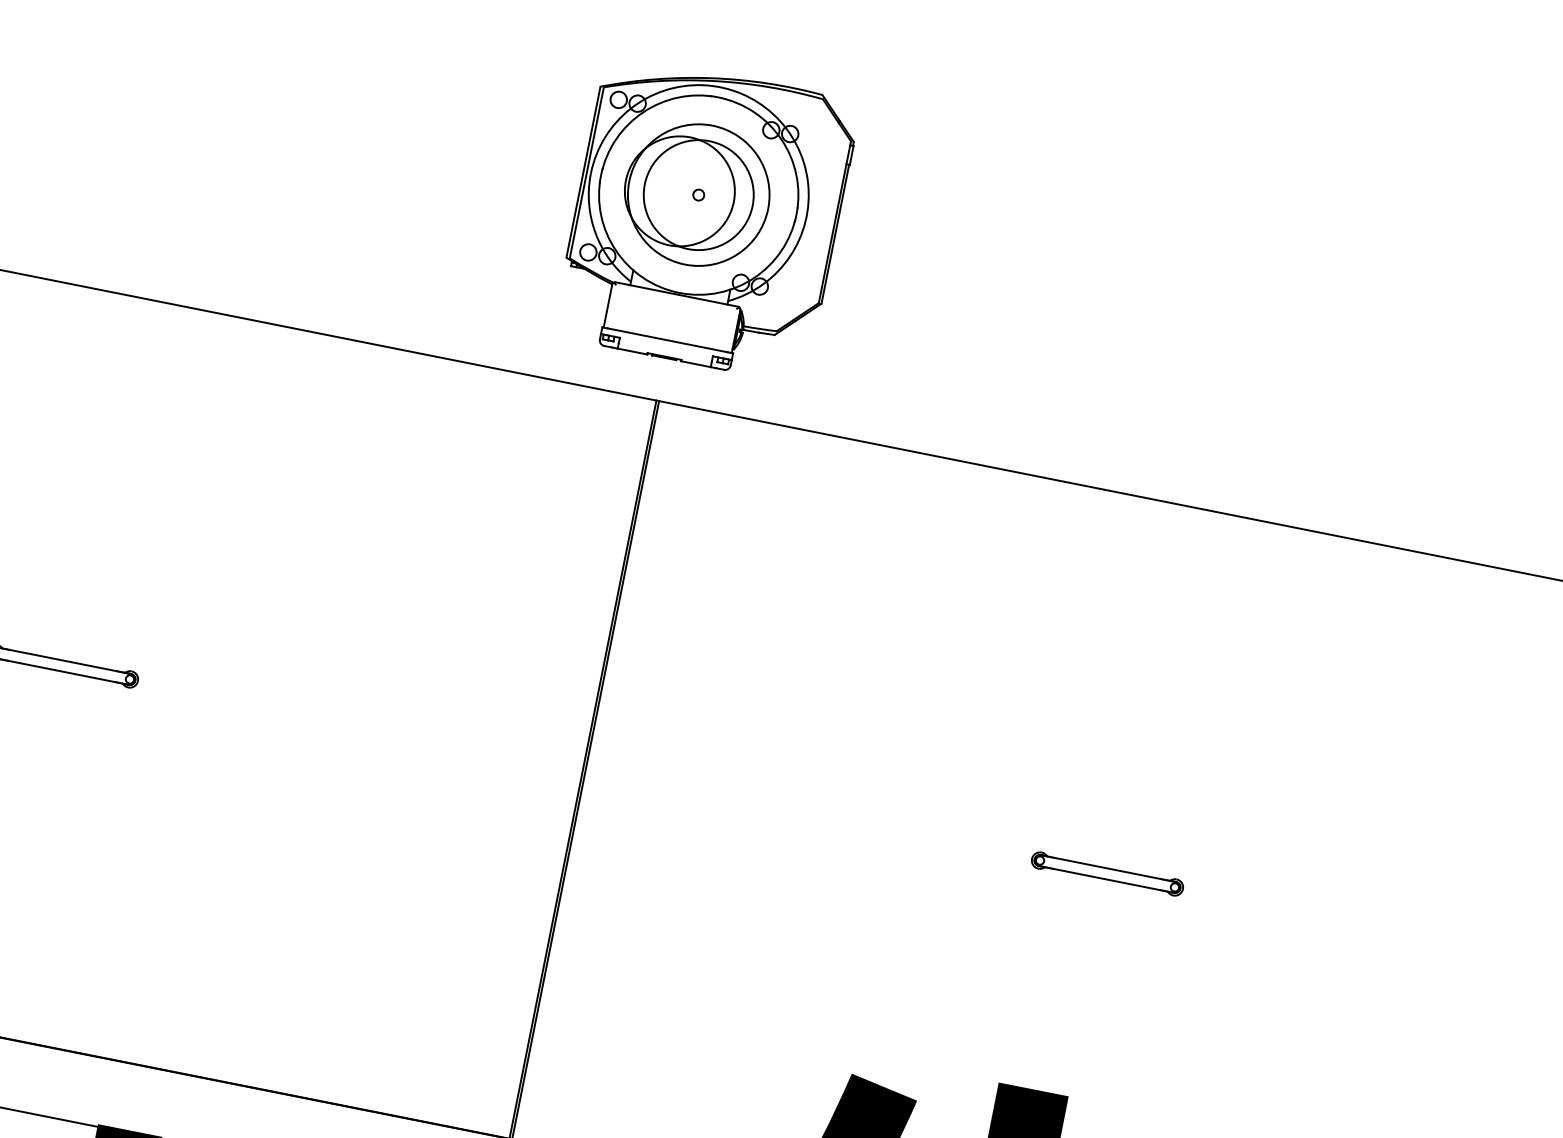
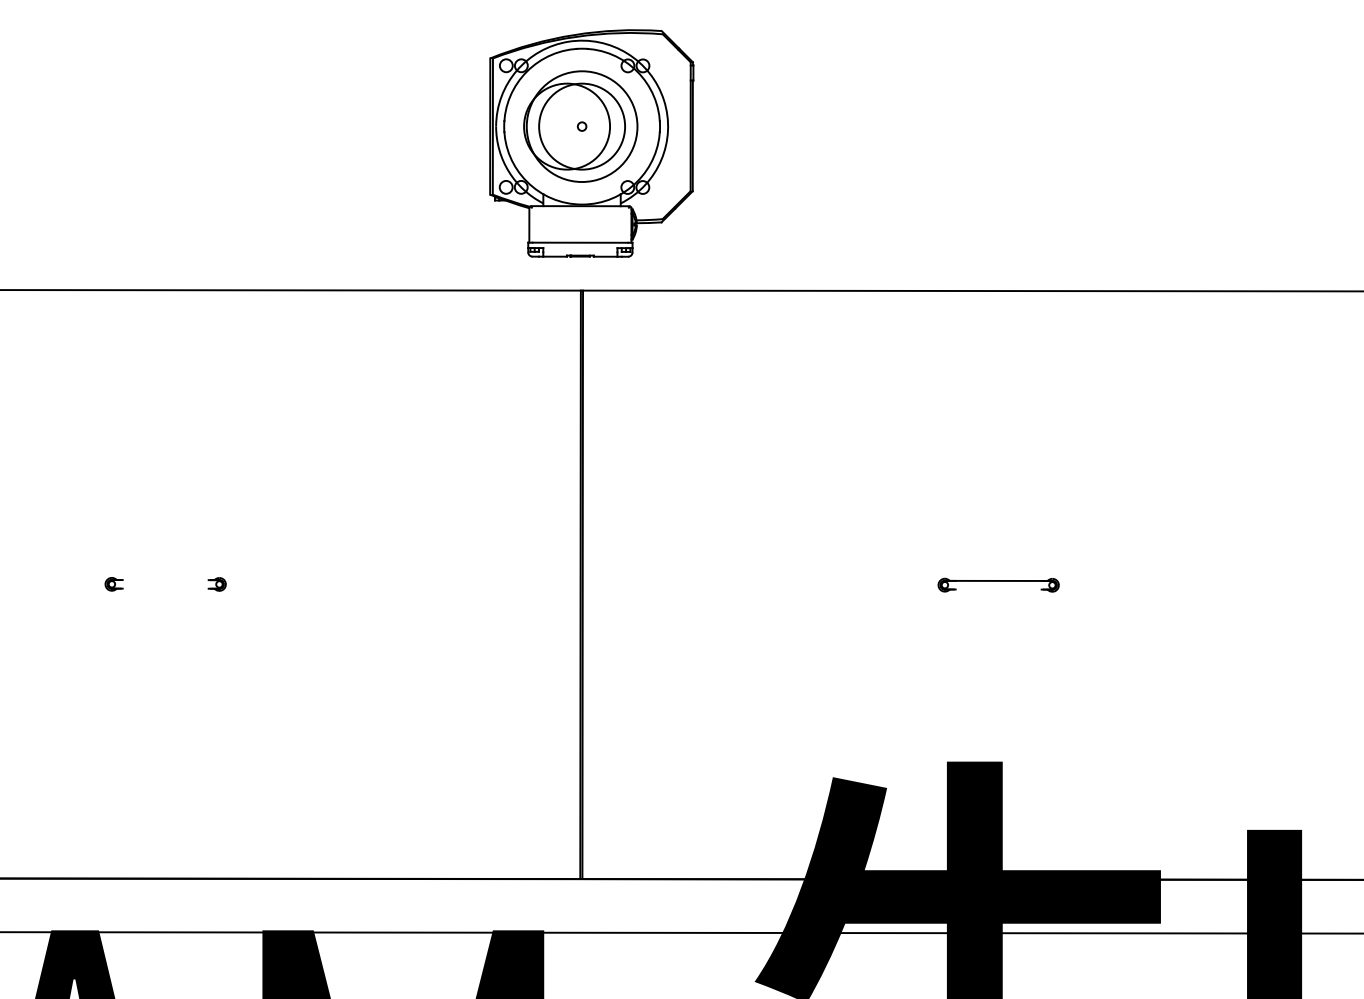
line: (63, 661) -> (165, 580), removed
line: (61, 671) -> (165, 588), removed
line: (1106, 879) -> (998, 589), removed

